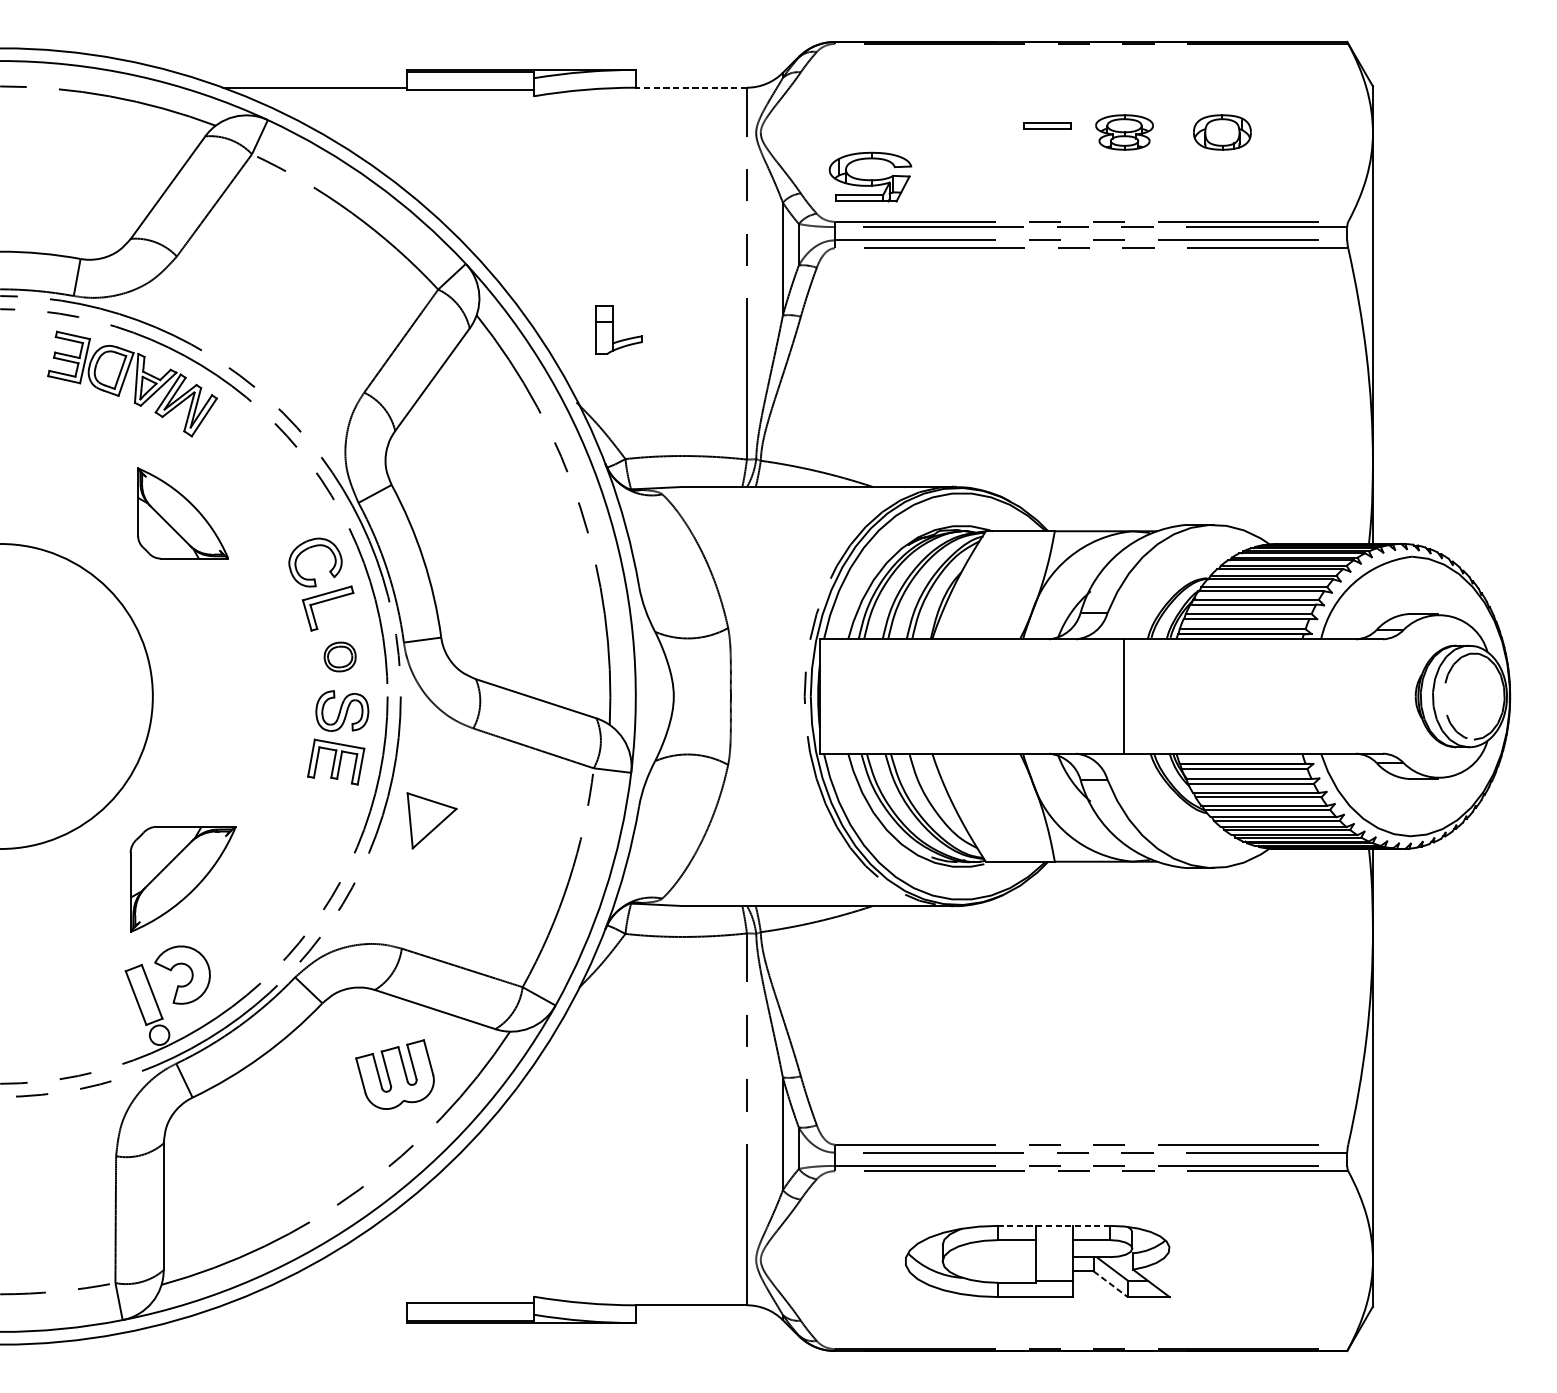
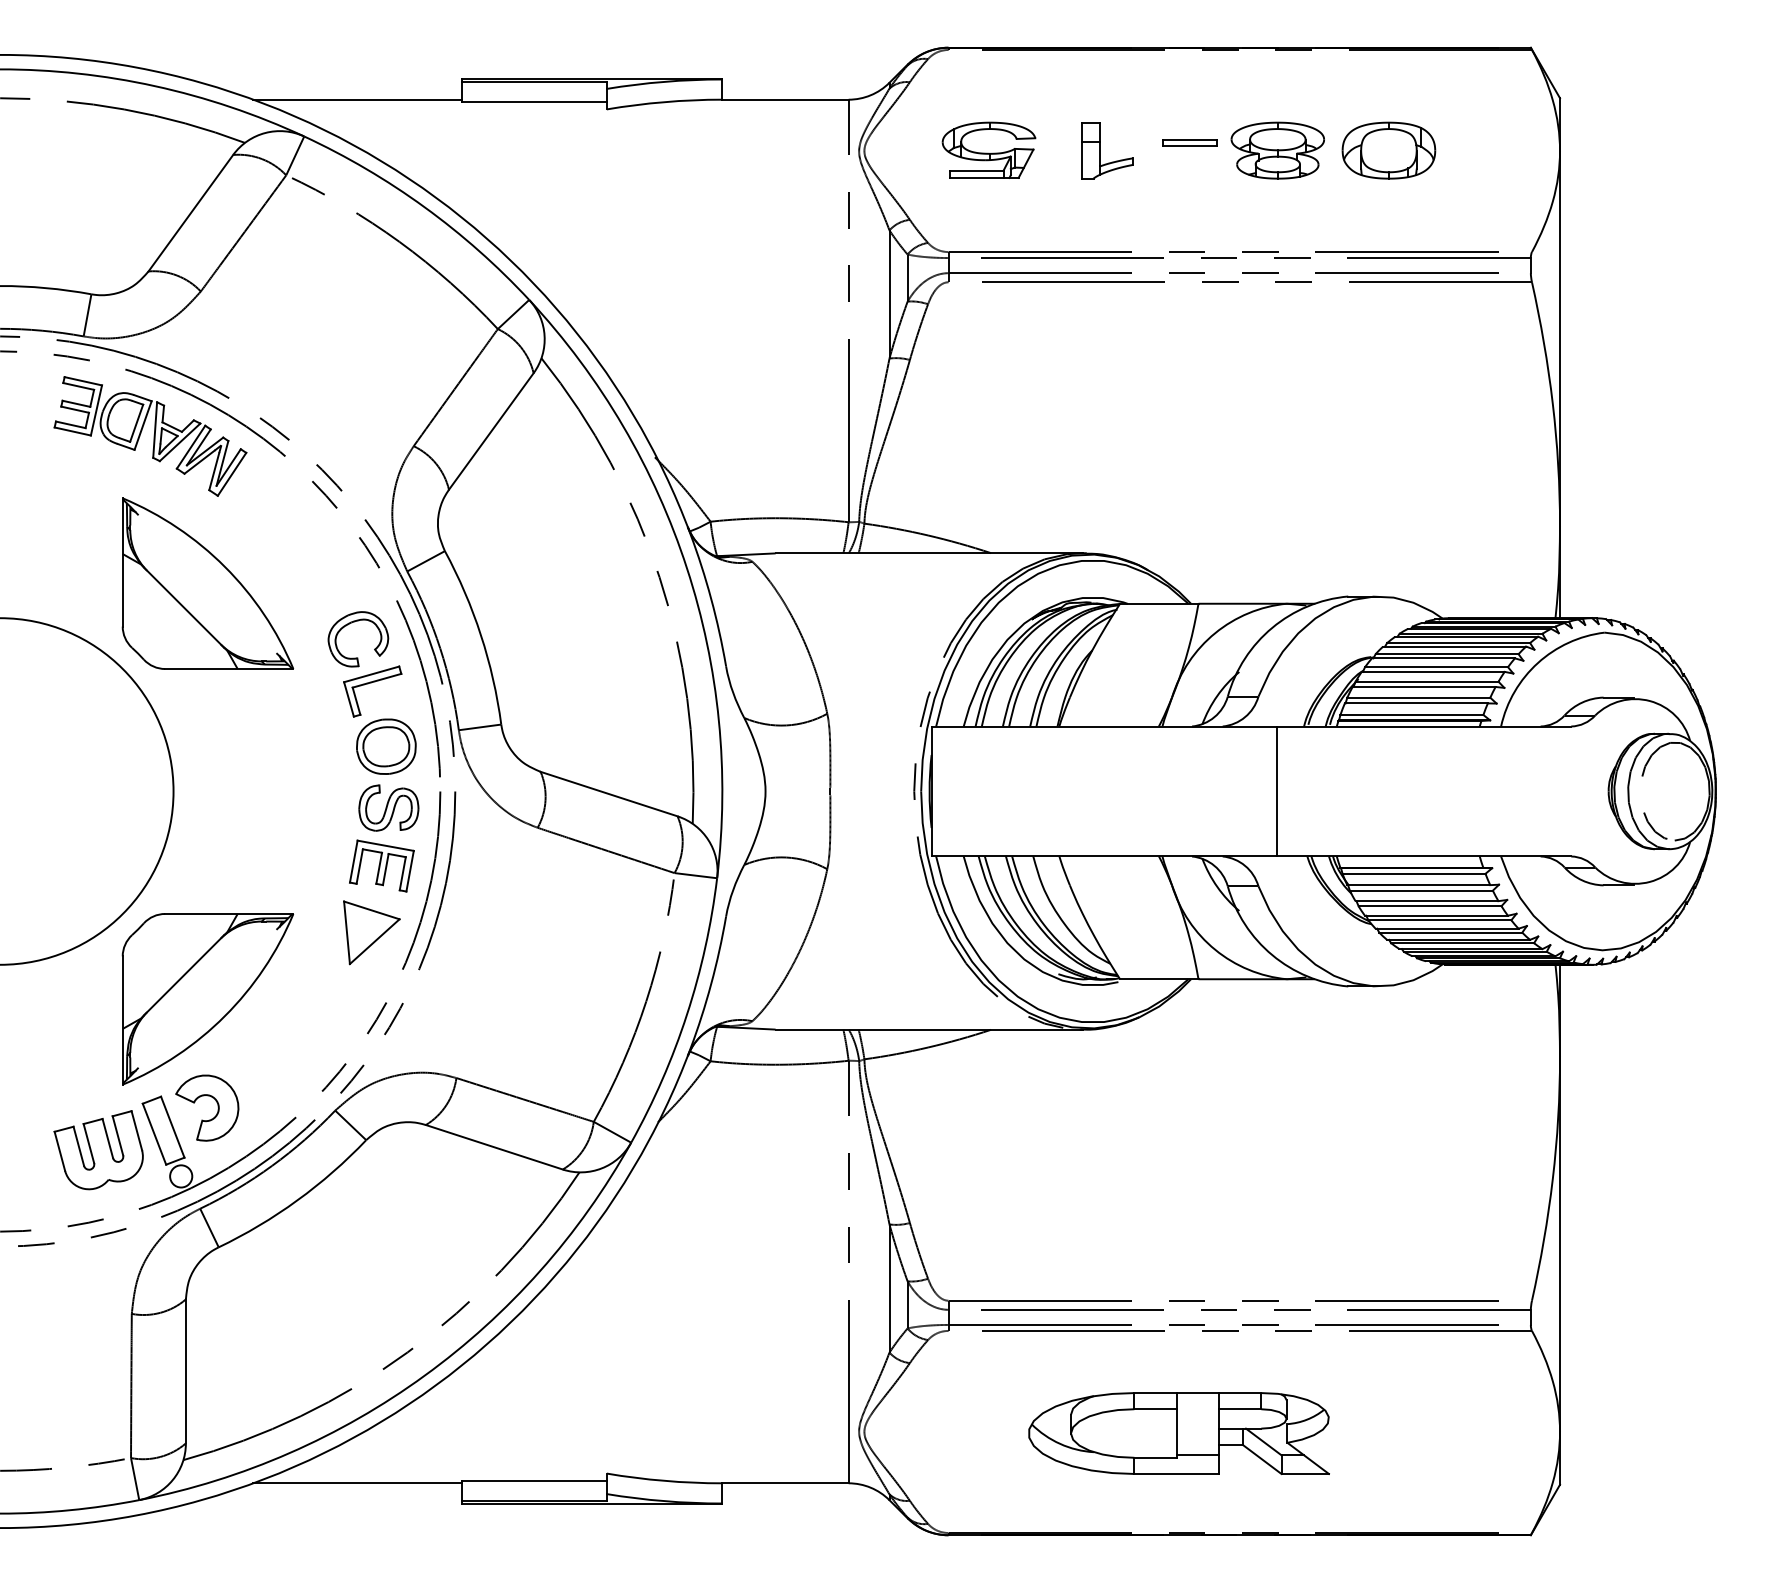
line: (691, 87) -> (785, 99), dashed -> solid
part: (1124, 132) -> (1277, 150), size x1.43
part: (1222, 132) -> (1388, 150), size x1.43
part: (870, 176) -> (988, 149), moved
part: (613, 329) -> (1100, 150), moved
part: (182, 513) -> (207, 583), size x1.67
part: (340, 656) -> (386, 746), size x1.67
part: (431, 820) -> (371, 932), moved
part: (182, 879) -> (207, 999), size x1.43
part: (394, 1074) -> (98, 1150), moved
line: (1053, 1226) -> (1197, 1393), dashed -> solid
line: (1111, 1284) -> (1262, 1459), dashed -> solid
line: (314, 1305) -> (357, 1483), added

